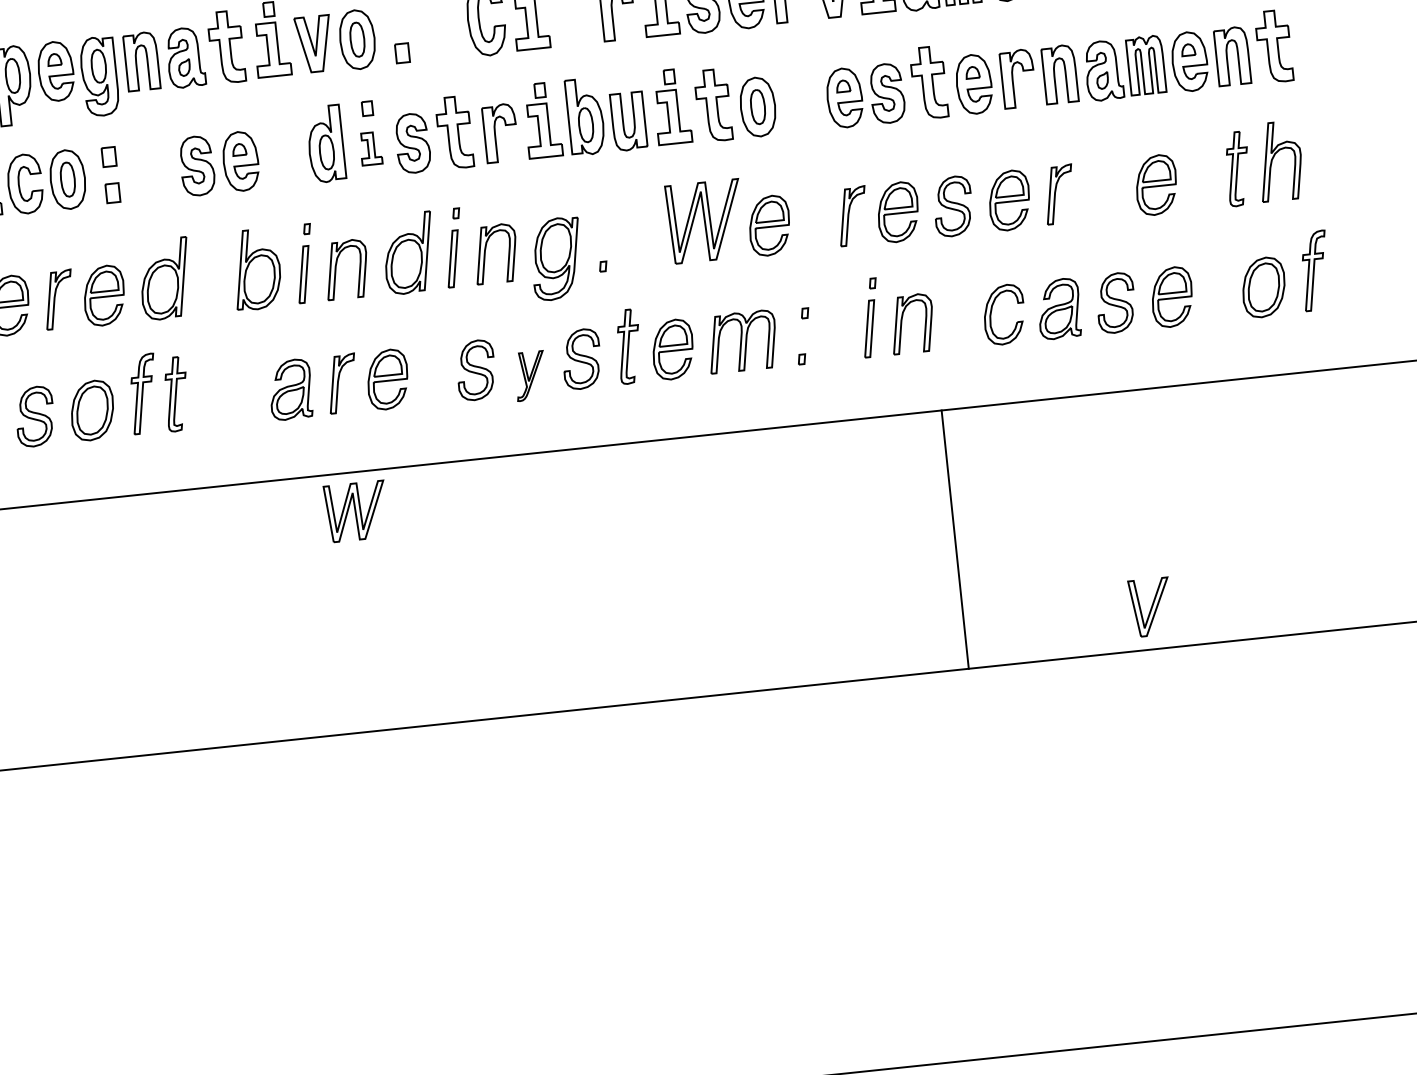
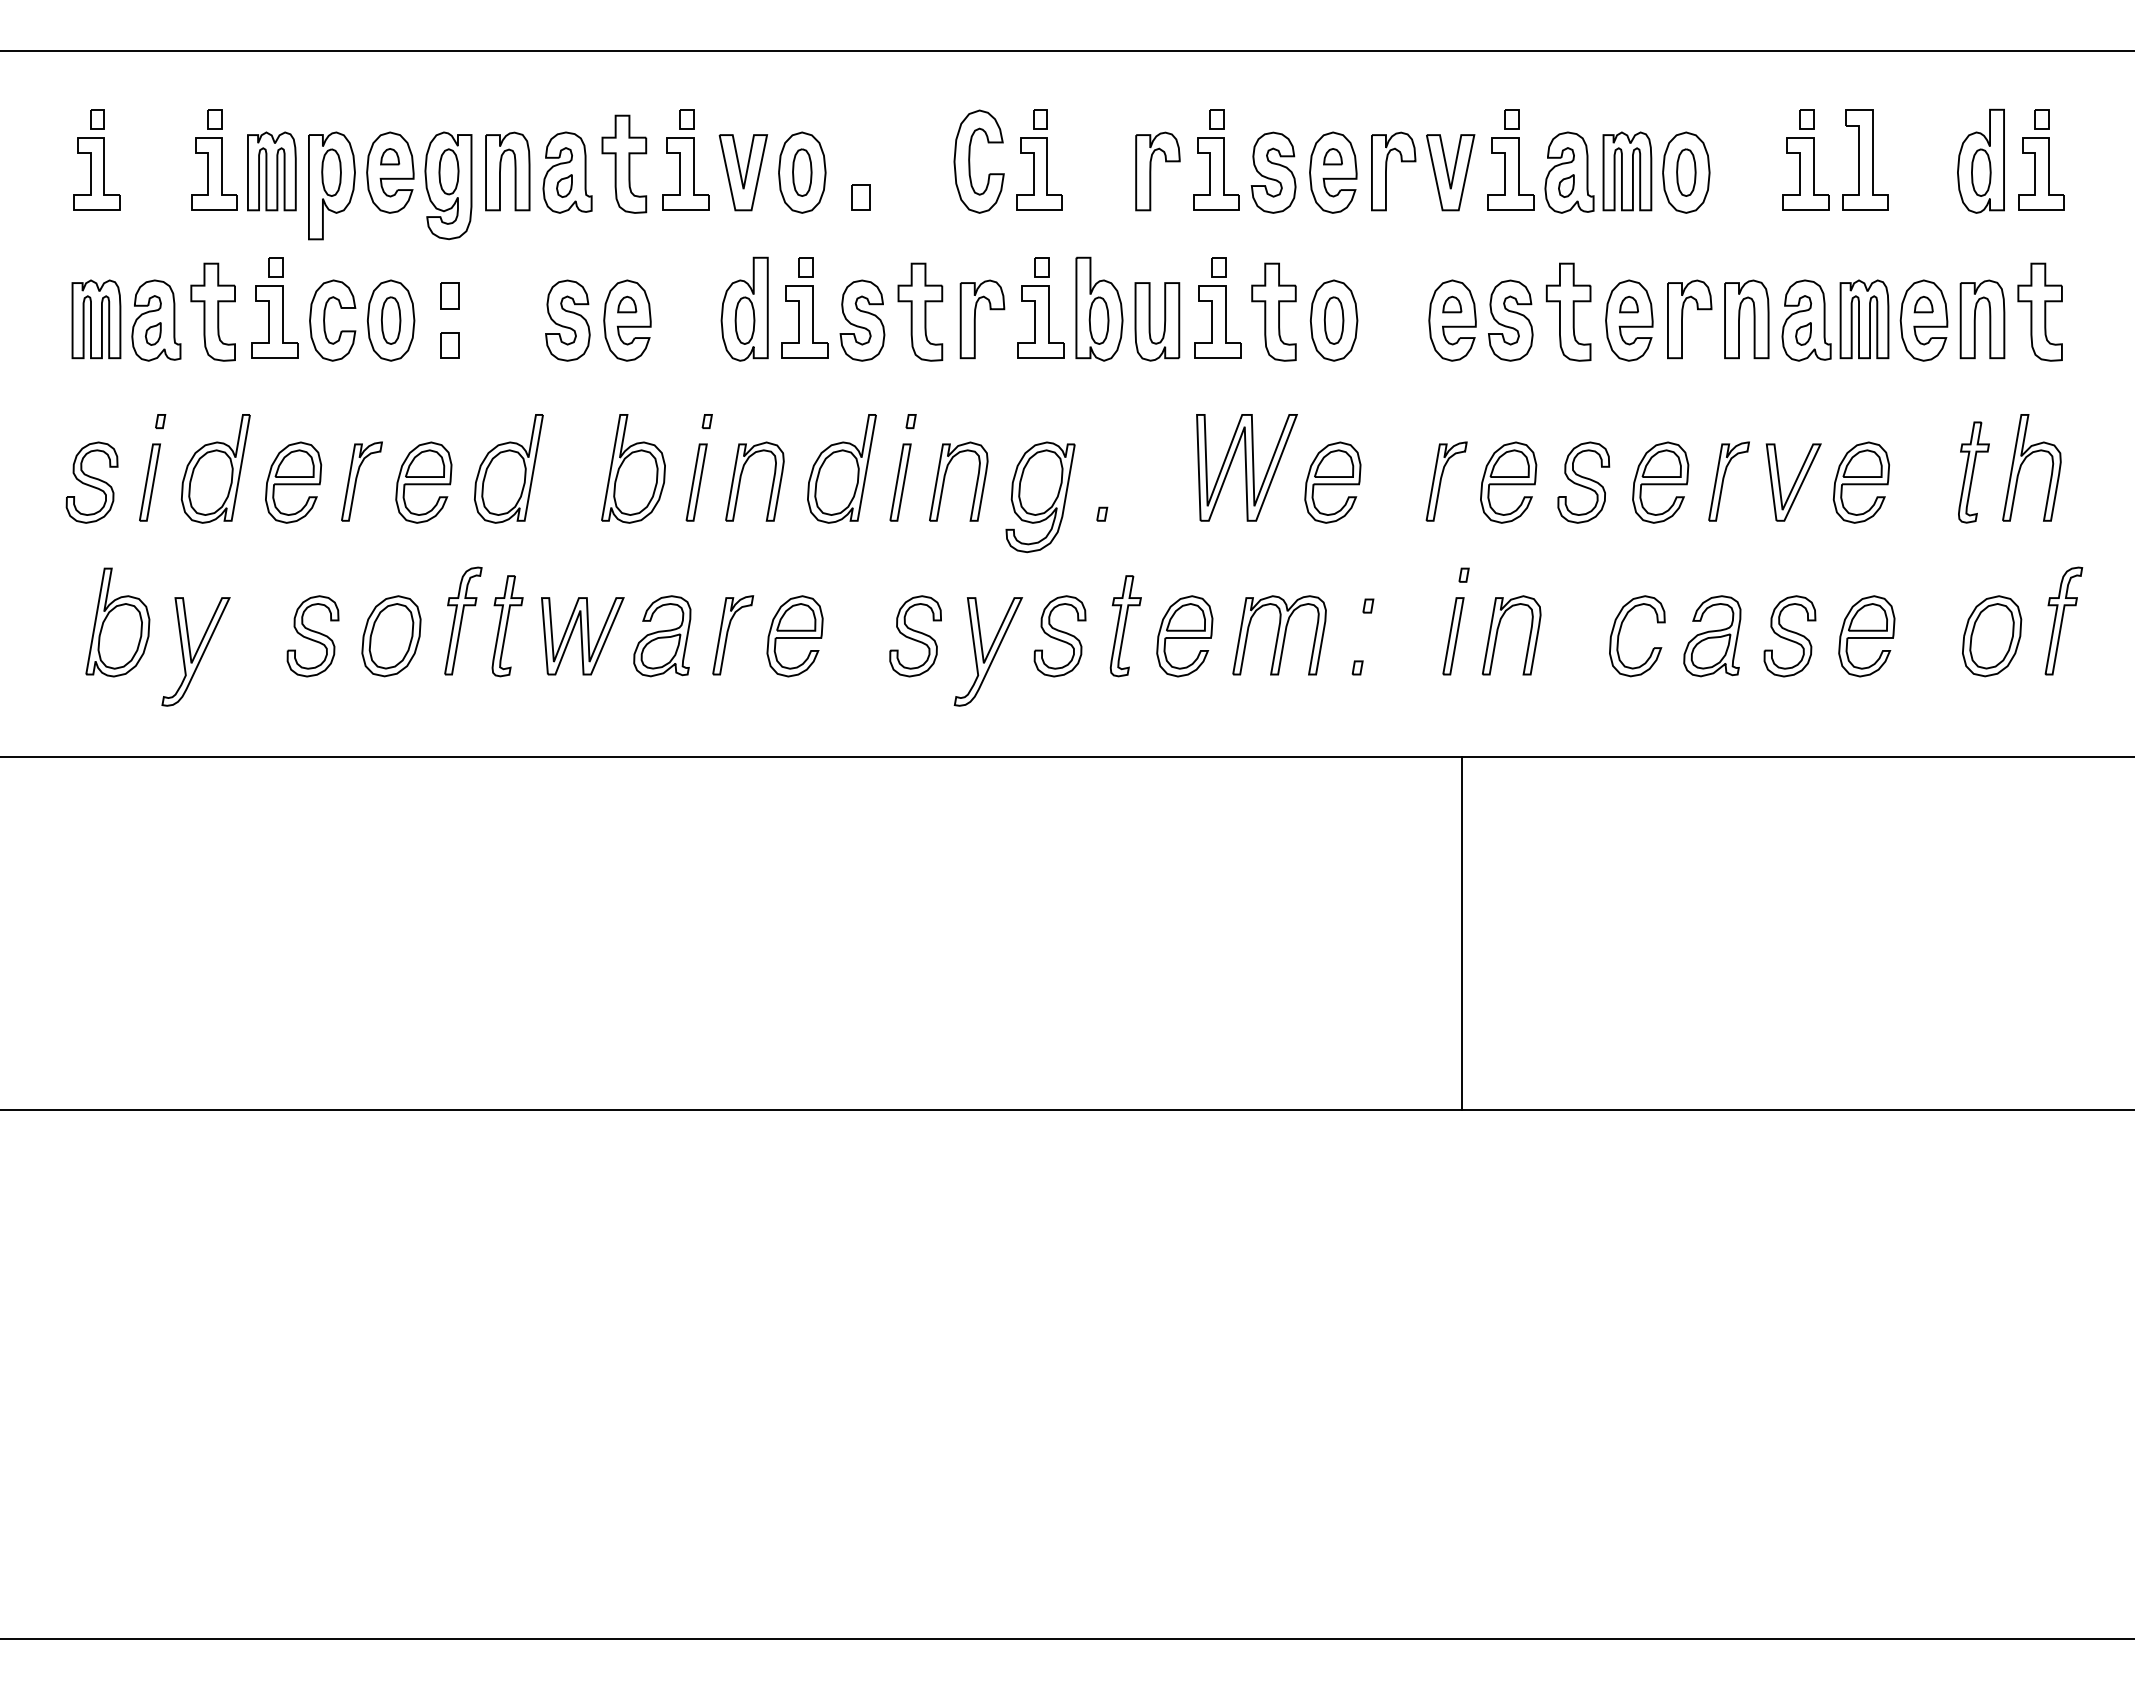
part: (370, 148) -> (804, 321), size x1.67
part: (529, 375) -> (987, 651), size x1.67
part: (356, 511) -> (582, 636), moved
line: (955, 539) -> (1462, 932), moved
part: (1150, 607) -> (1793, 482), moved

